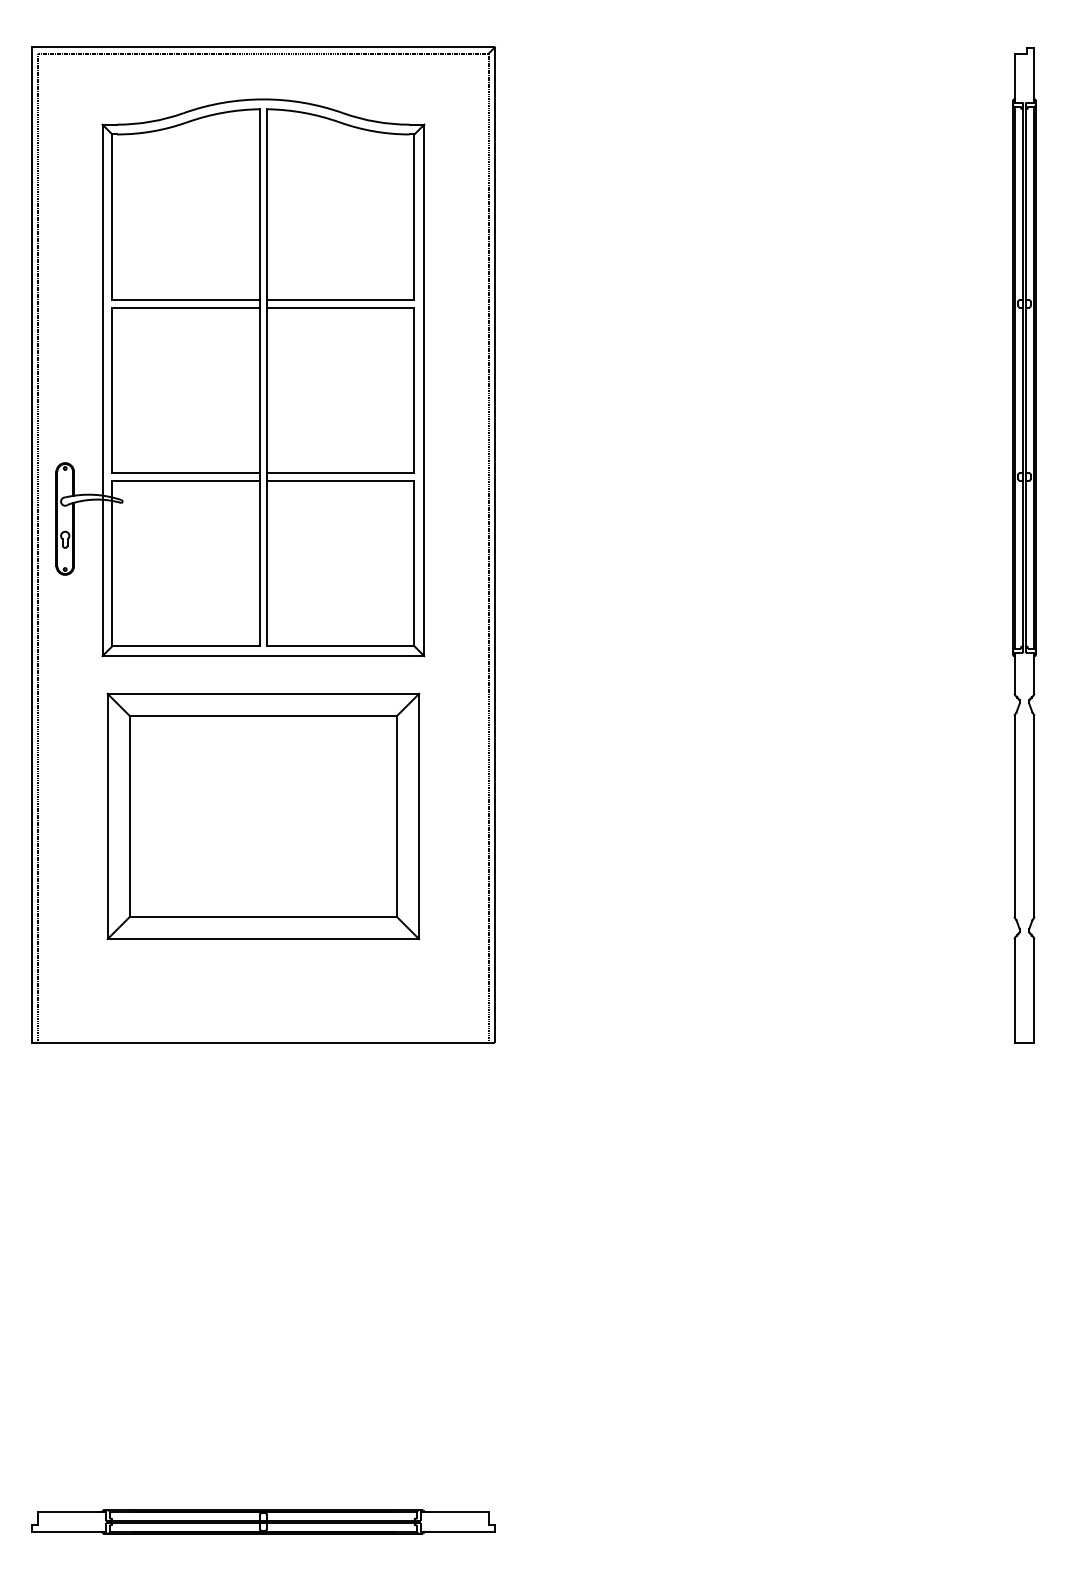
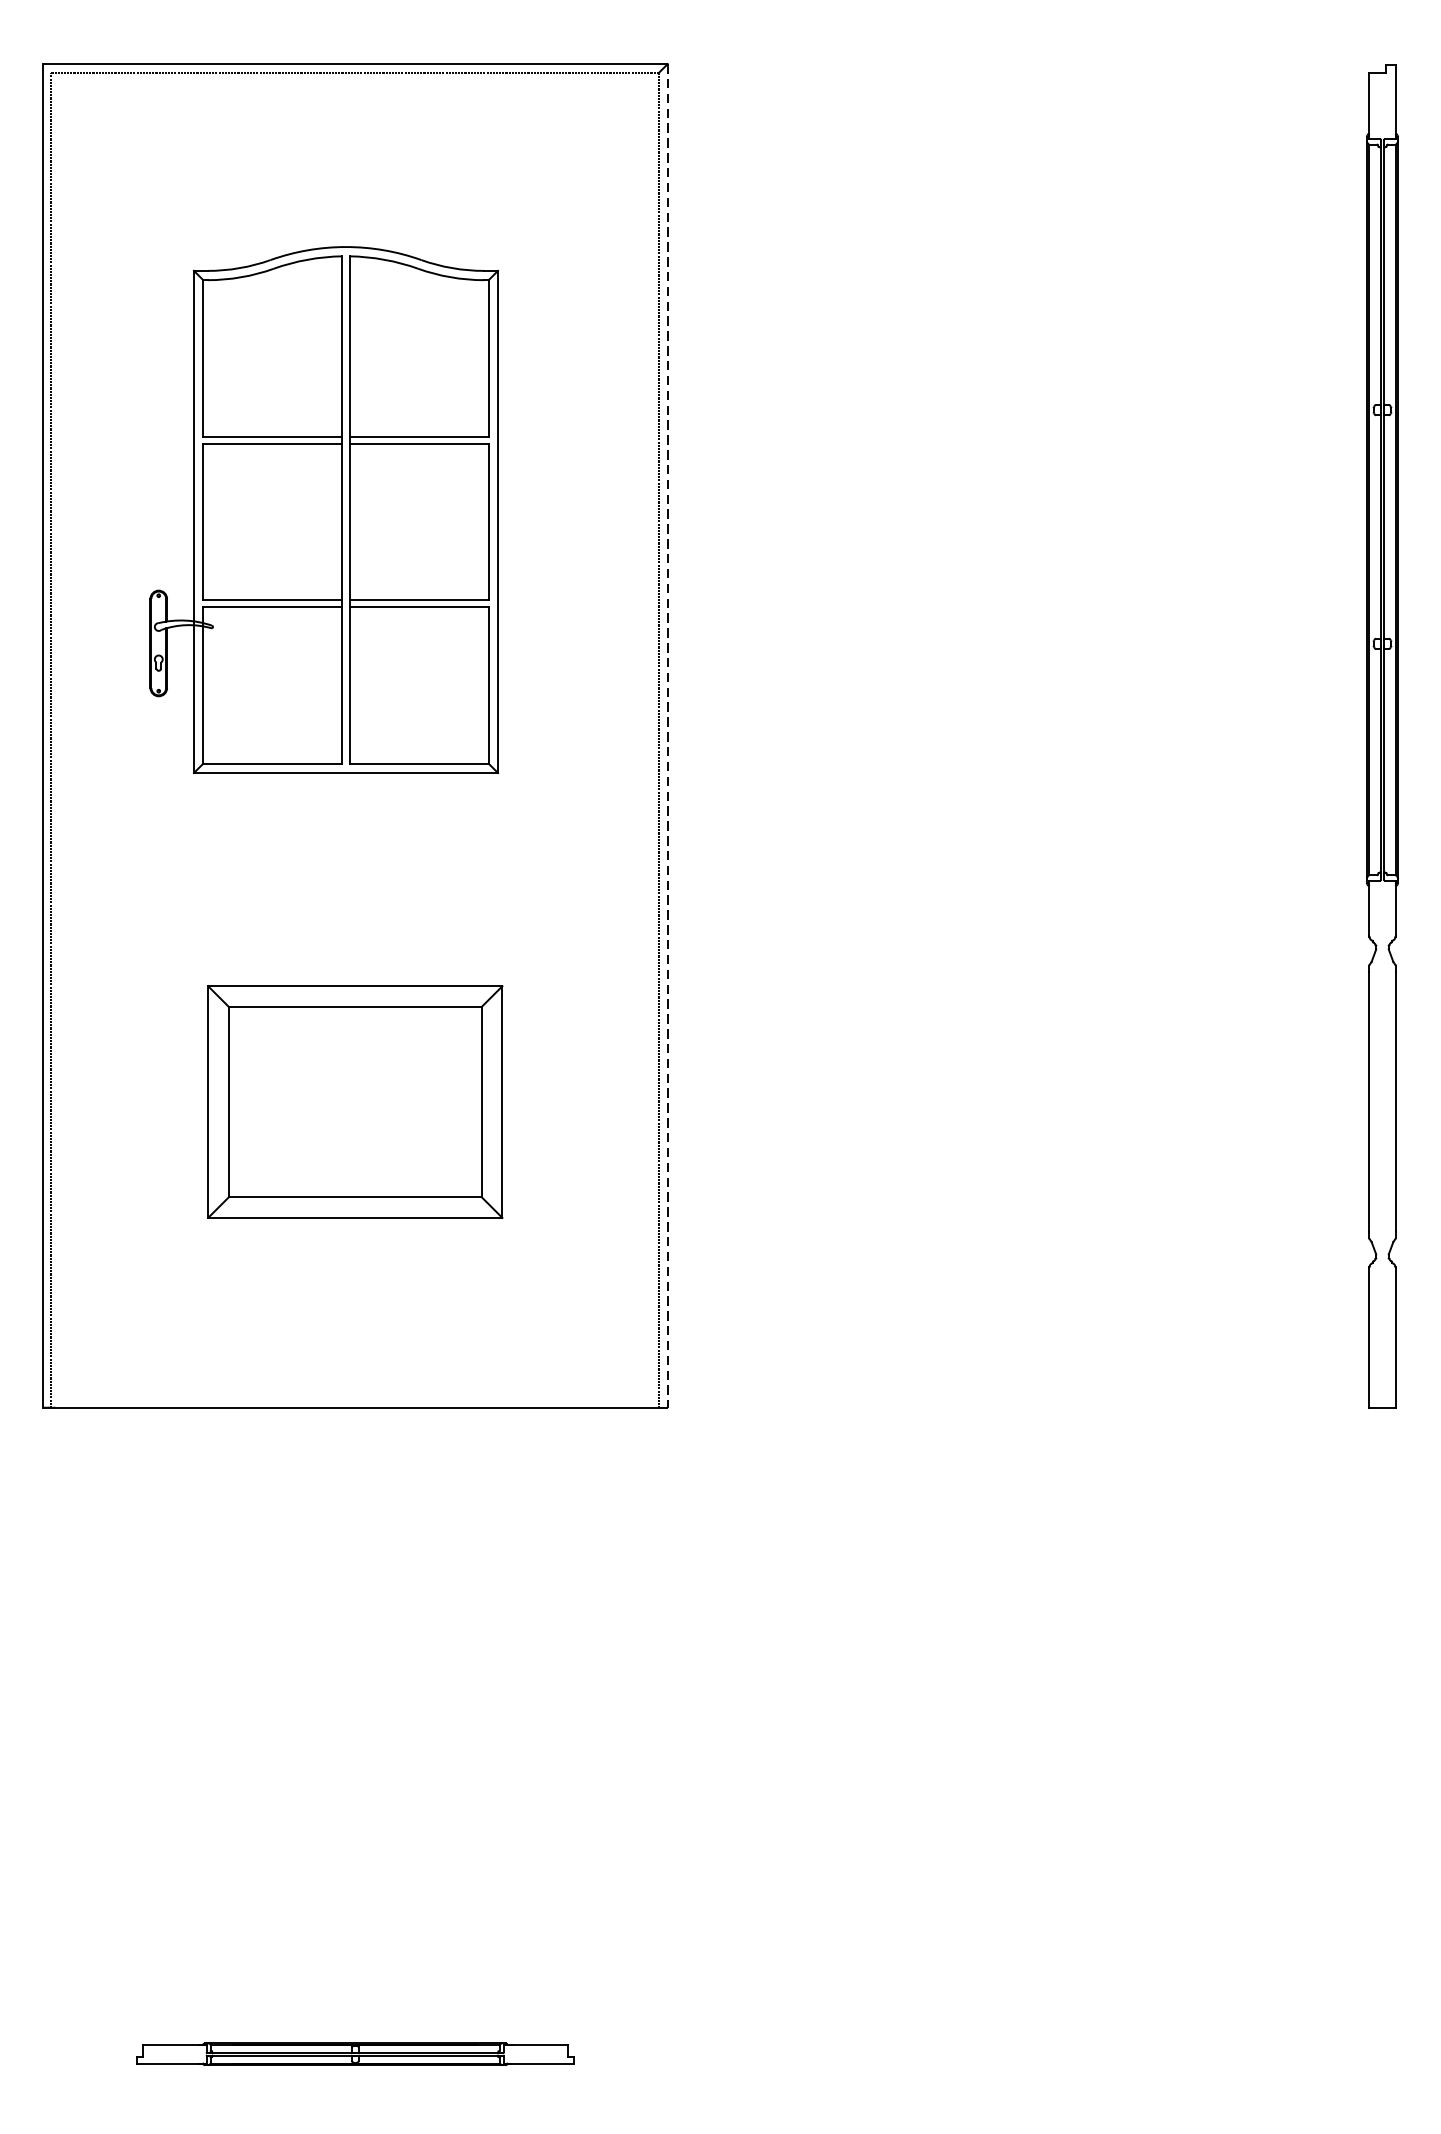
part: (240, 377) -> (324, 509), size x0.7
line: (494, 545) -> (667, 736), solid -> dashed
part: (263, 816) -> (355, 1102), size x0.7
part: (263, 1521) -> (355, 2053), size x0.7

